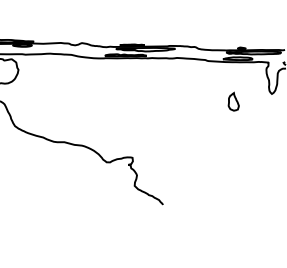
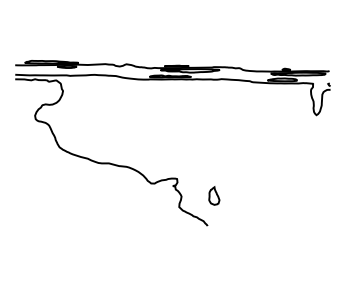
part: (233, 101) -> (214, 195), moved

